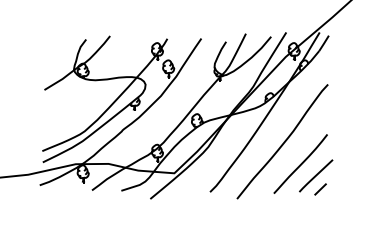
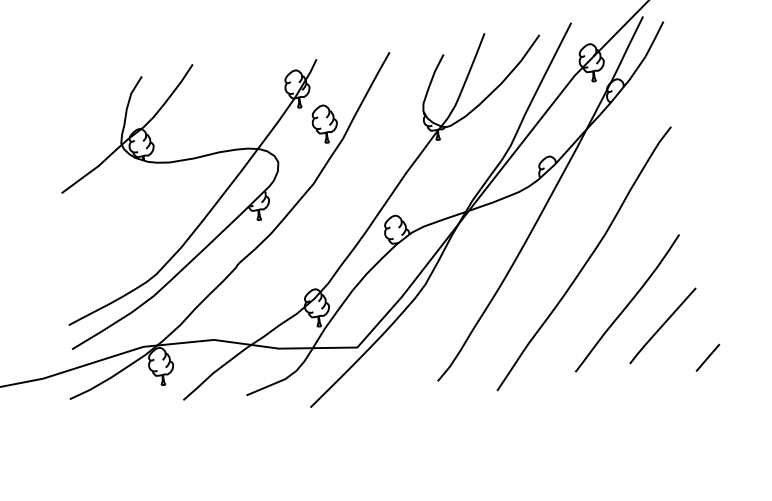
line: (320, 189) -> (707, 357), moved

